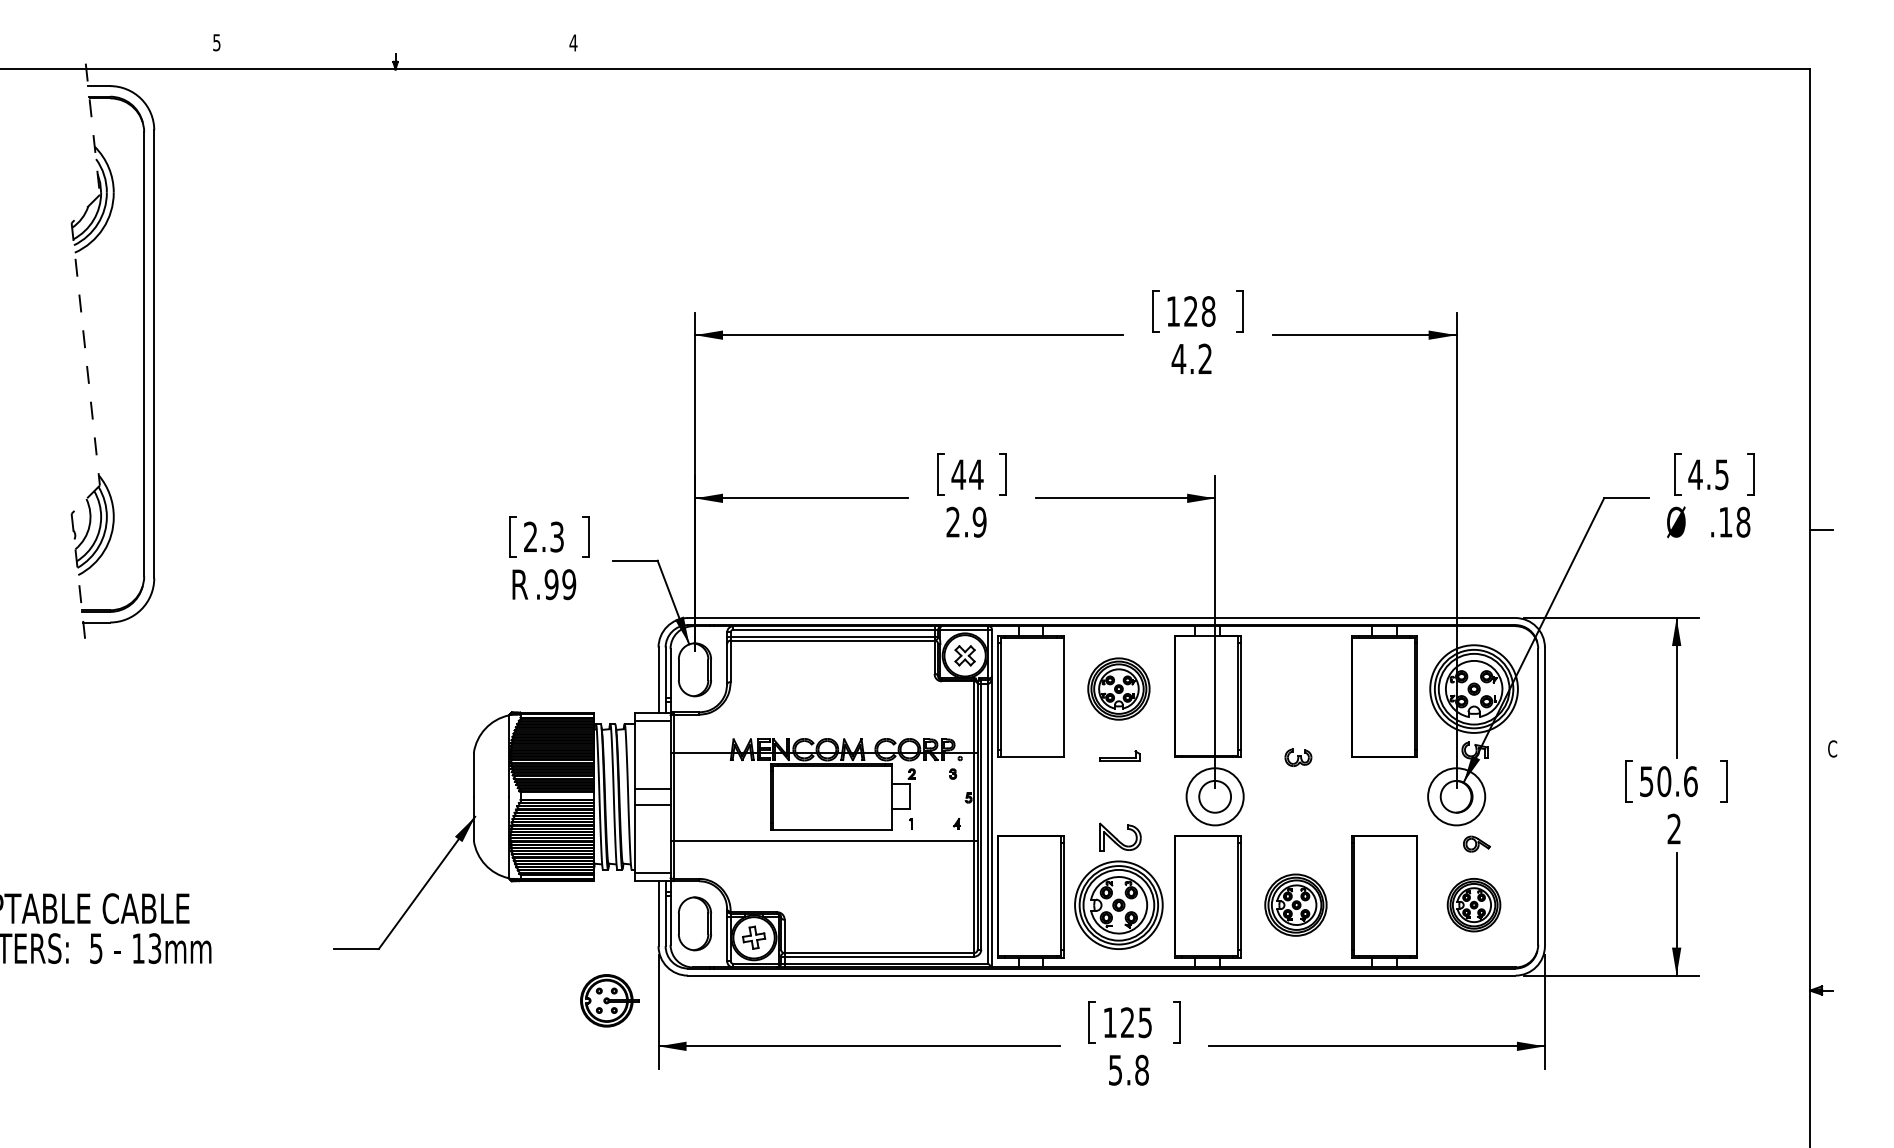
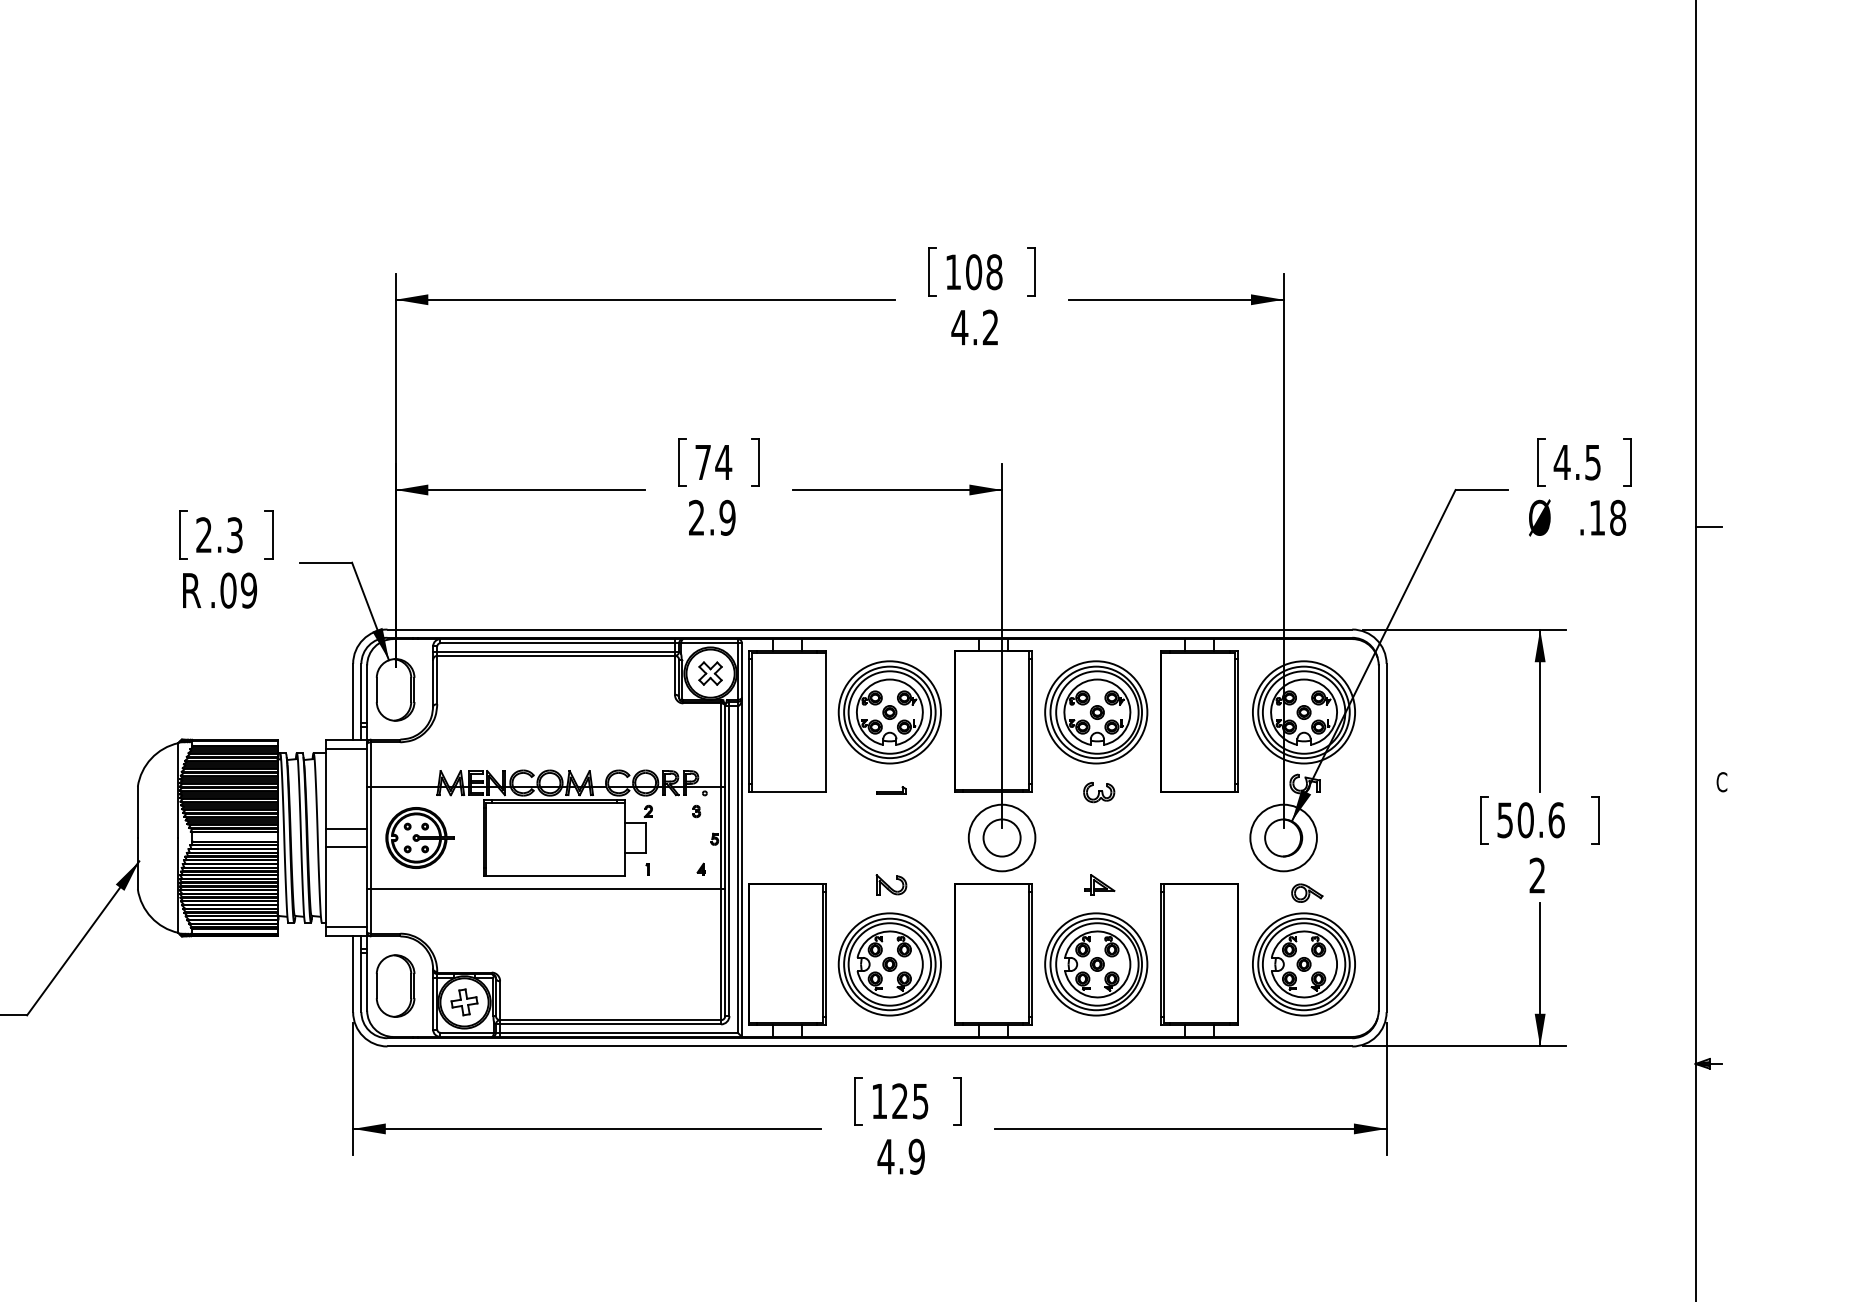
text: (1190, 311) -> (973, 272), 128 -> 108
text: (958, 474) -> (702, 462), 44 -> 74
text: (551, 584) -> (228, 590), .99 -> .09
part: (1118, 688) -> (889, 711), size x1.43
part: (1295, 688) -> (1095, 711), added
part: (1120, 755) -> (891, 789), size x0.62
part: (1119, 836) -> (890, 884), size x0.62
part: (1298, 836) -> (1099, 884), added
part: (1295, 904) -> (1095, 963), size x1.43
part: (1473, 904) -> (1303, 963), size x1.67
part: (609, 1000) -> (419, 837), moved
text: (1128, 1070) -> (901, 1157), 5.8 -> 4.9

